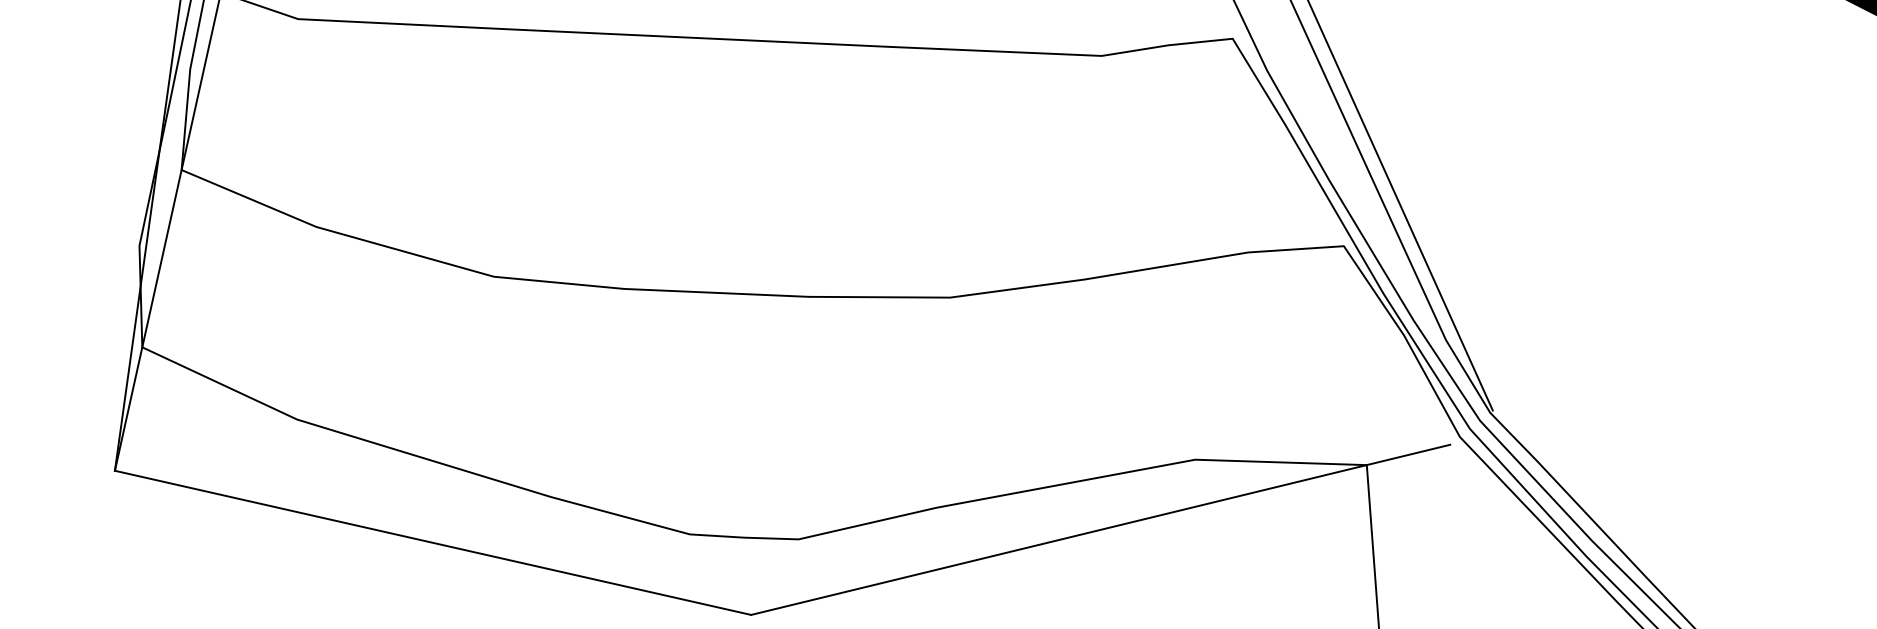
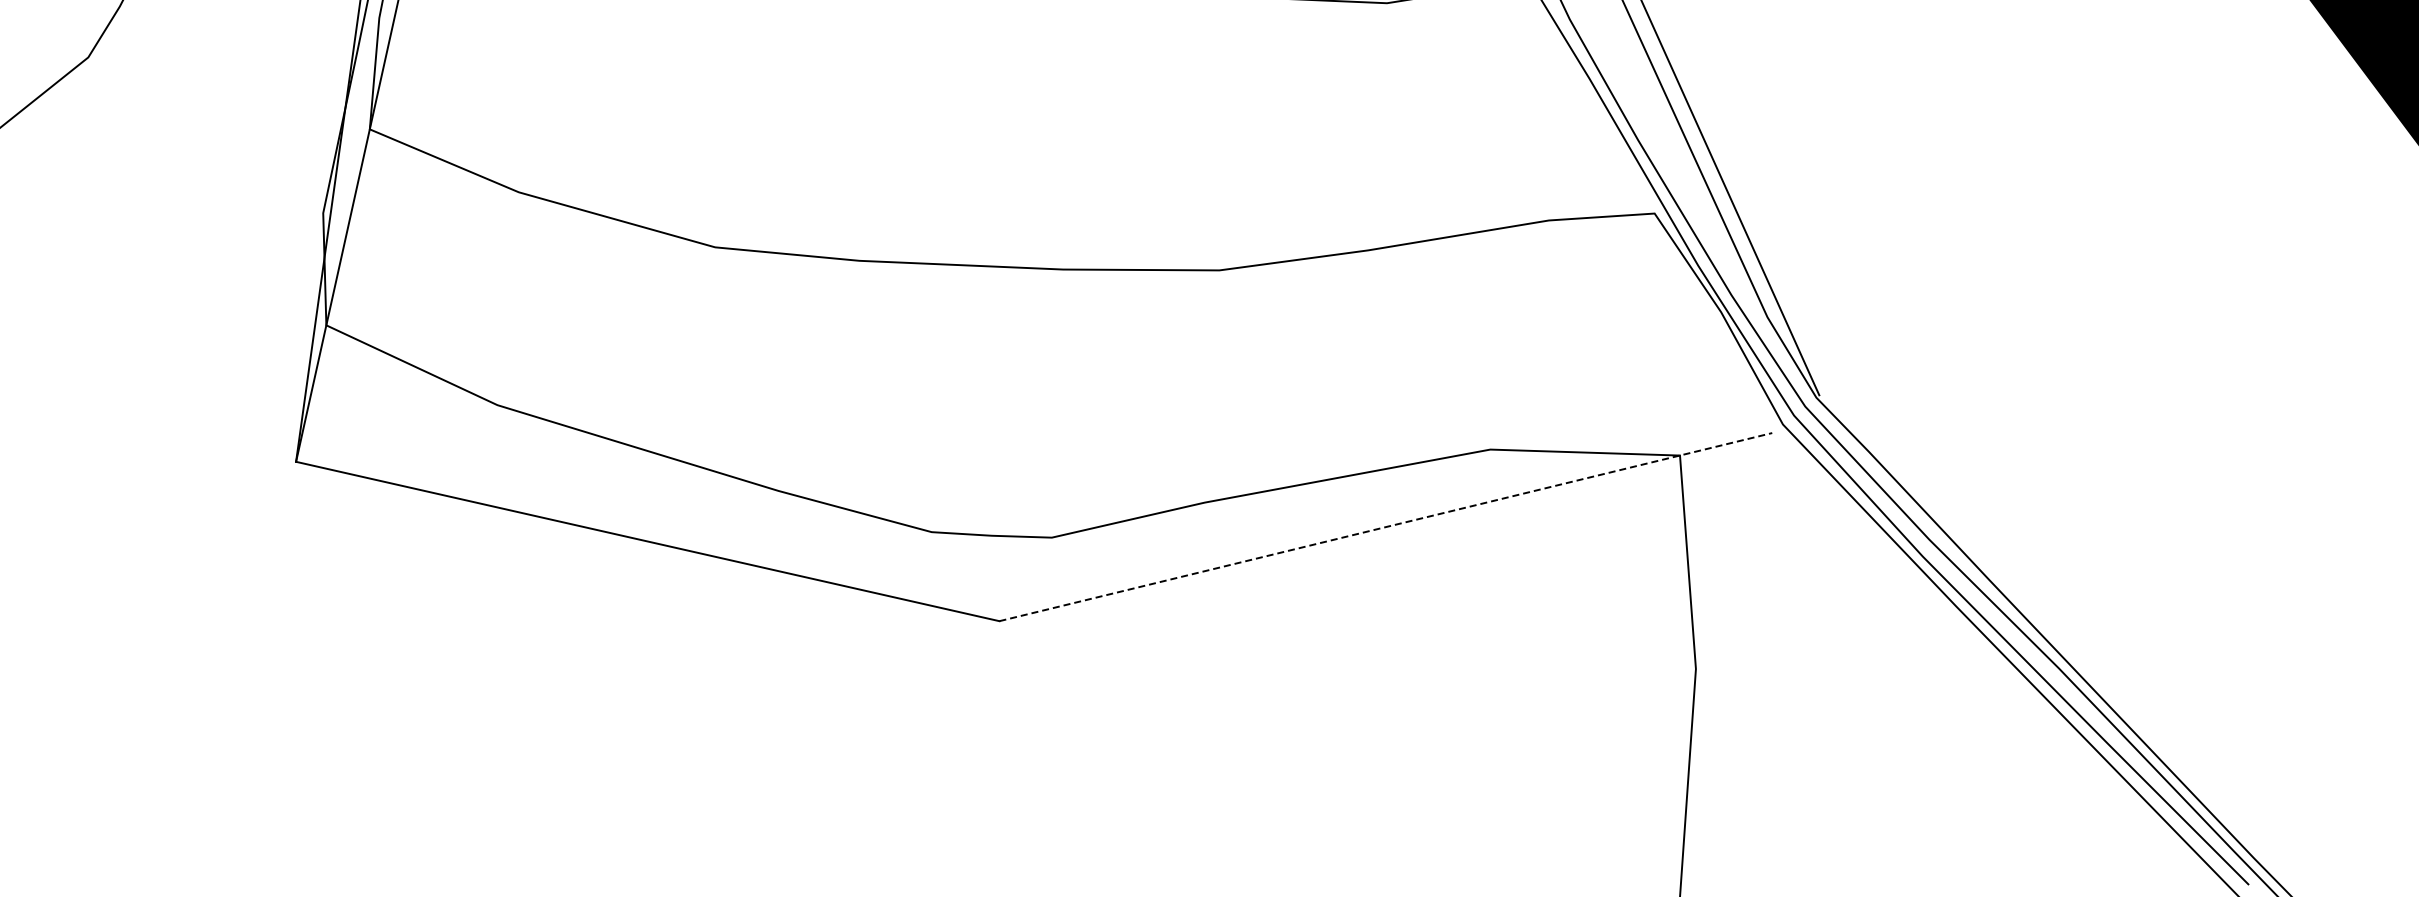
line: (1100, 530) -> (1385, 527), solid -> dashed

